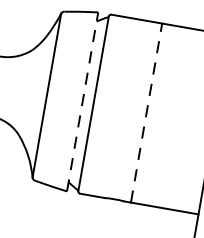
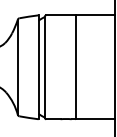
line: (82, 102) -> (38, 67), dashed -> solid
line: (146, 113) -> (75, 67), dashed -> solid

